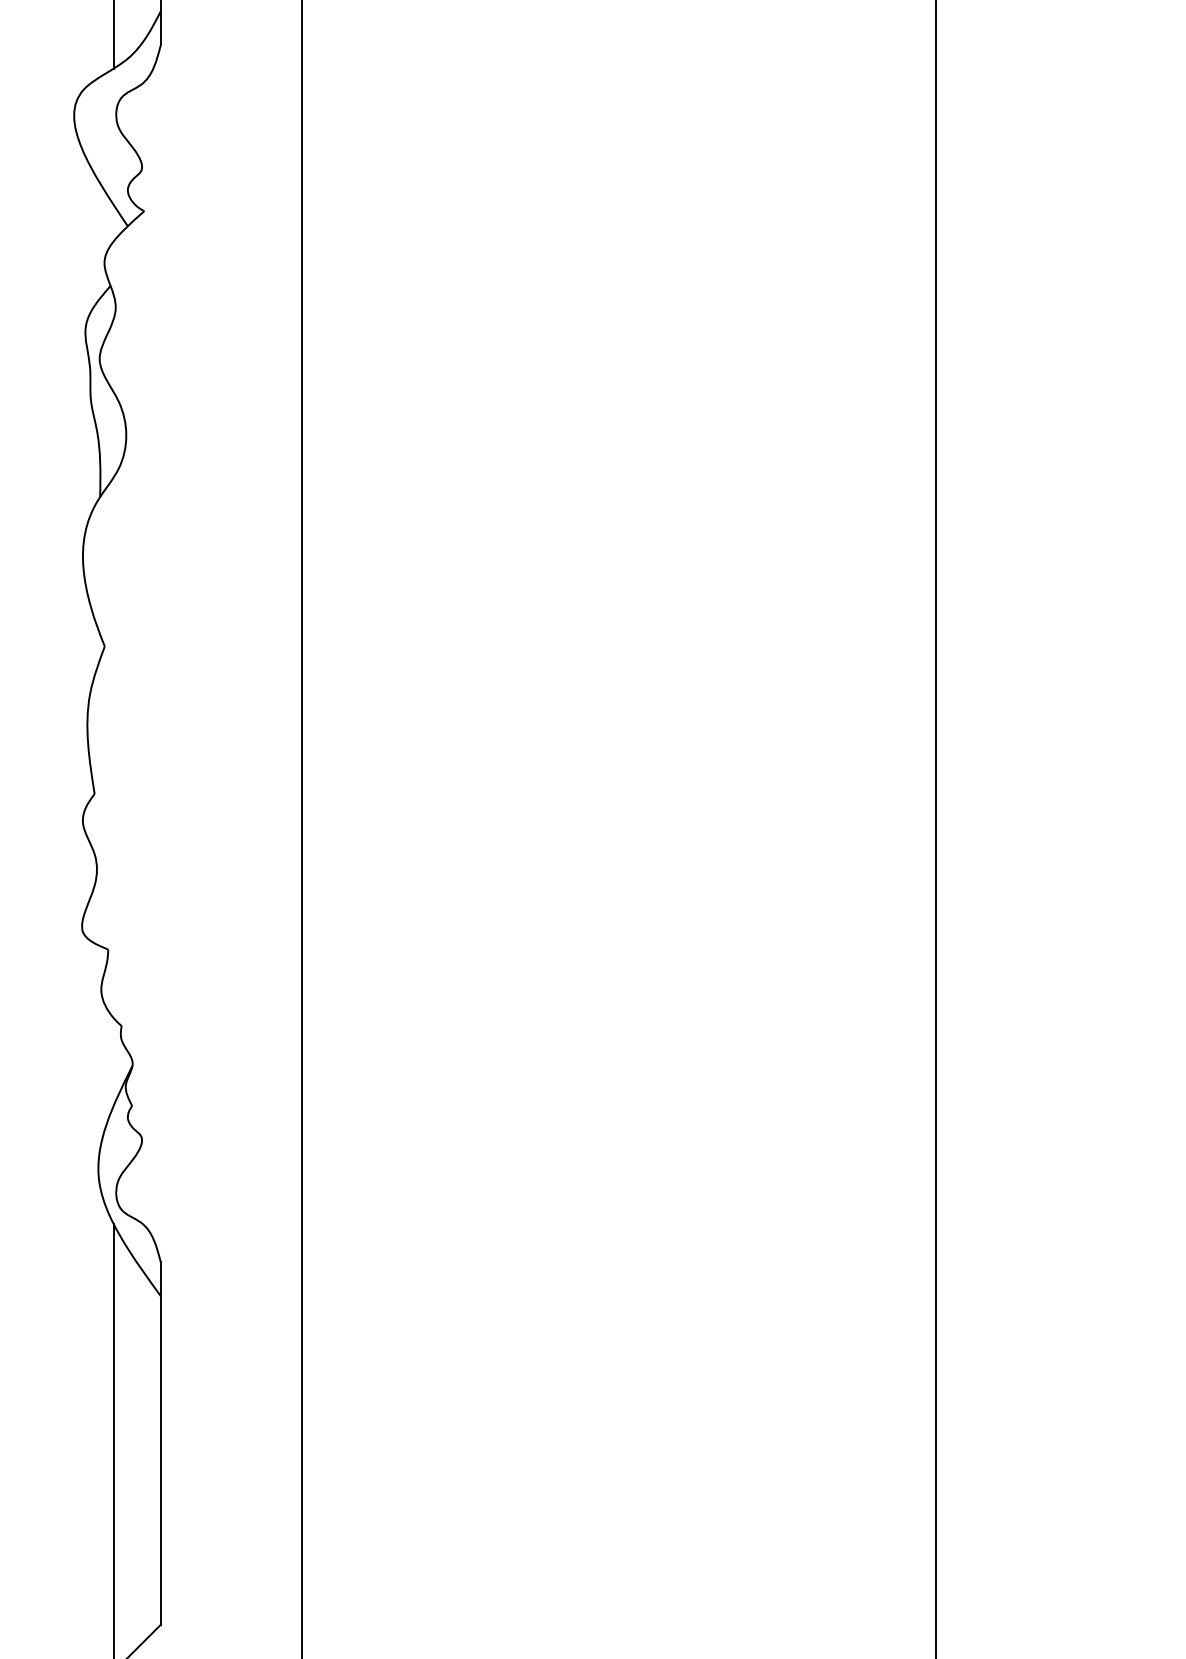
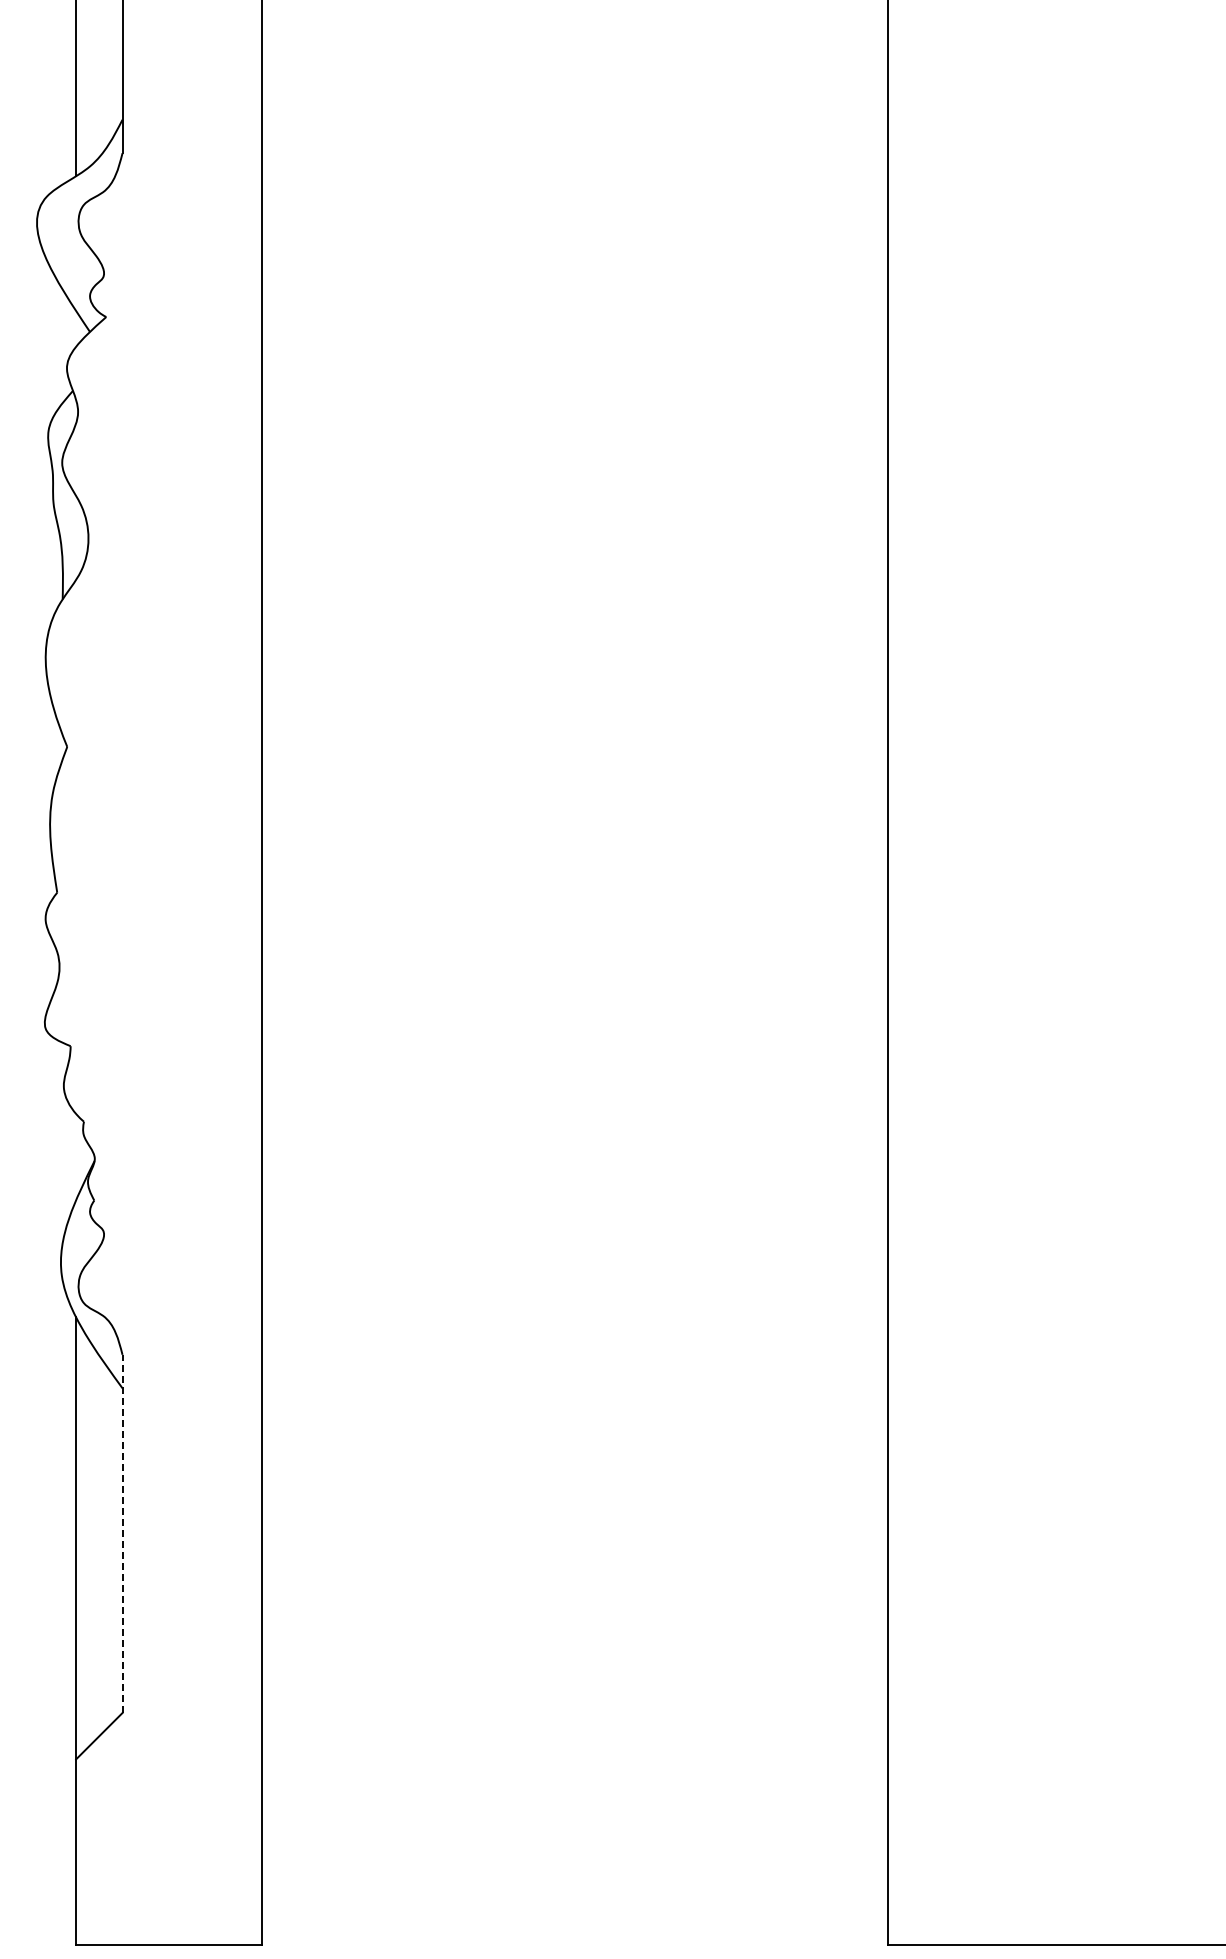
line: (160, 1443) -> (122, 1533), solid -> dashed

